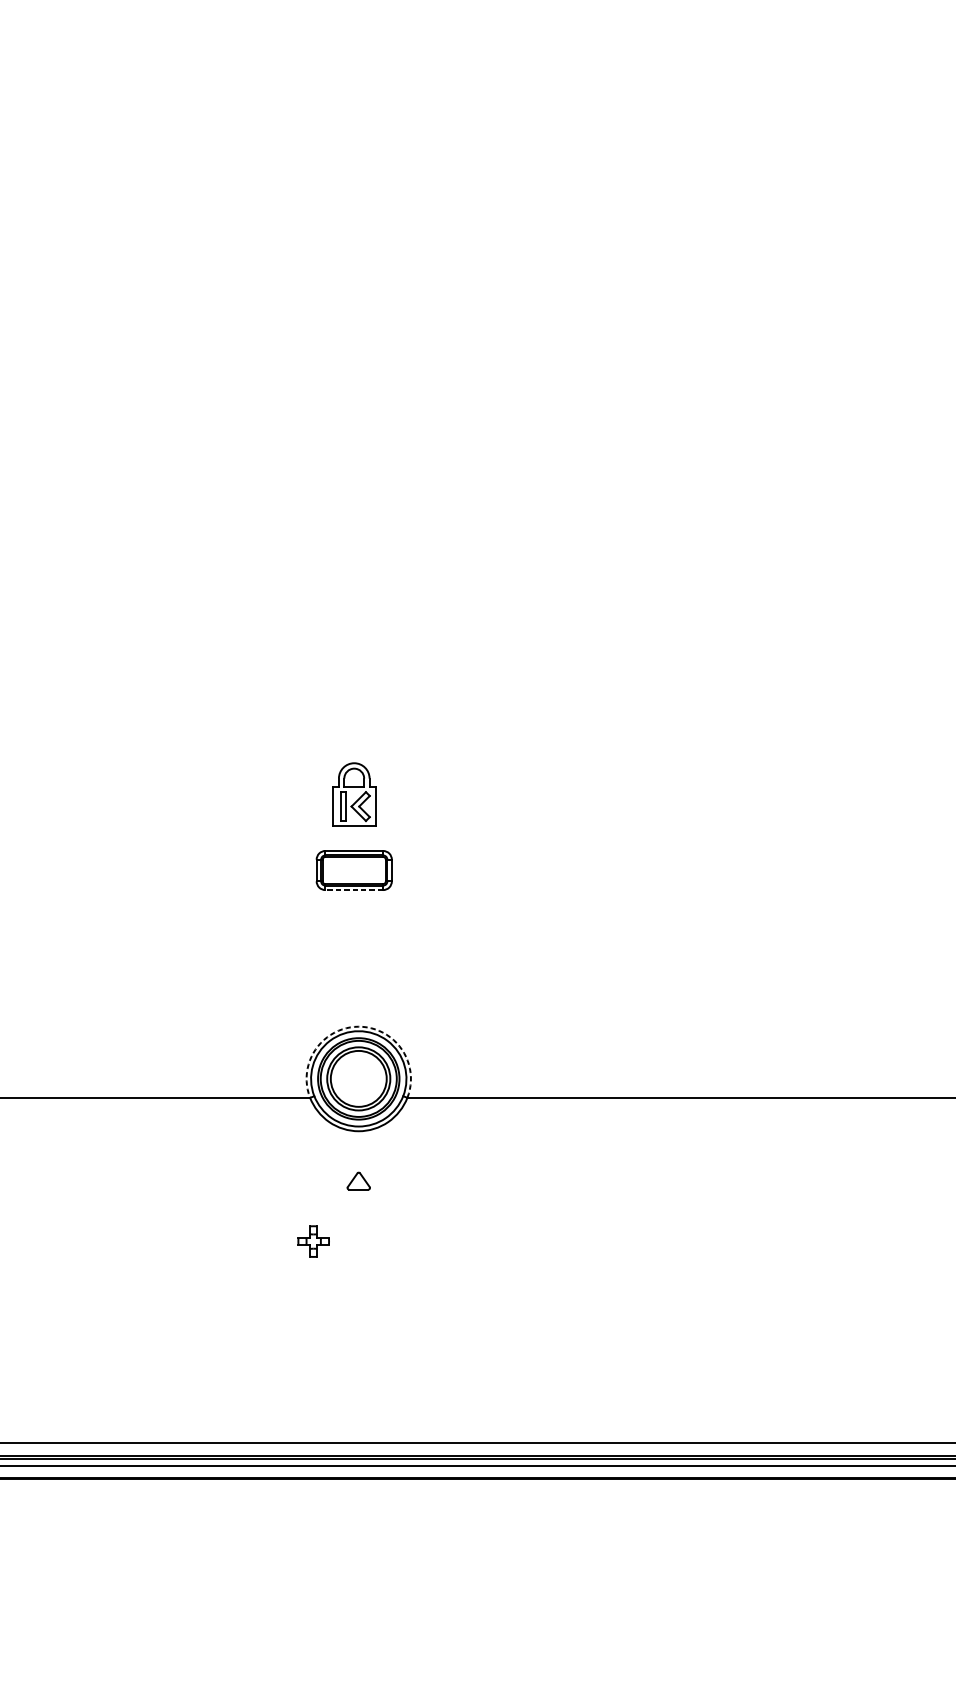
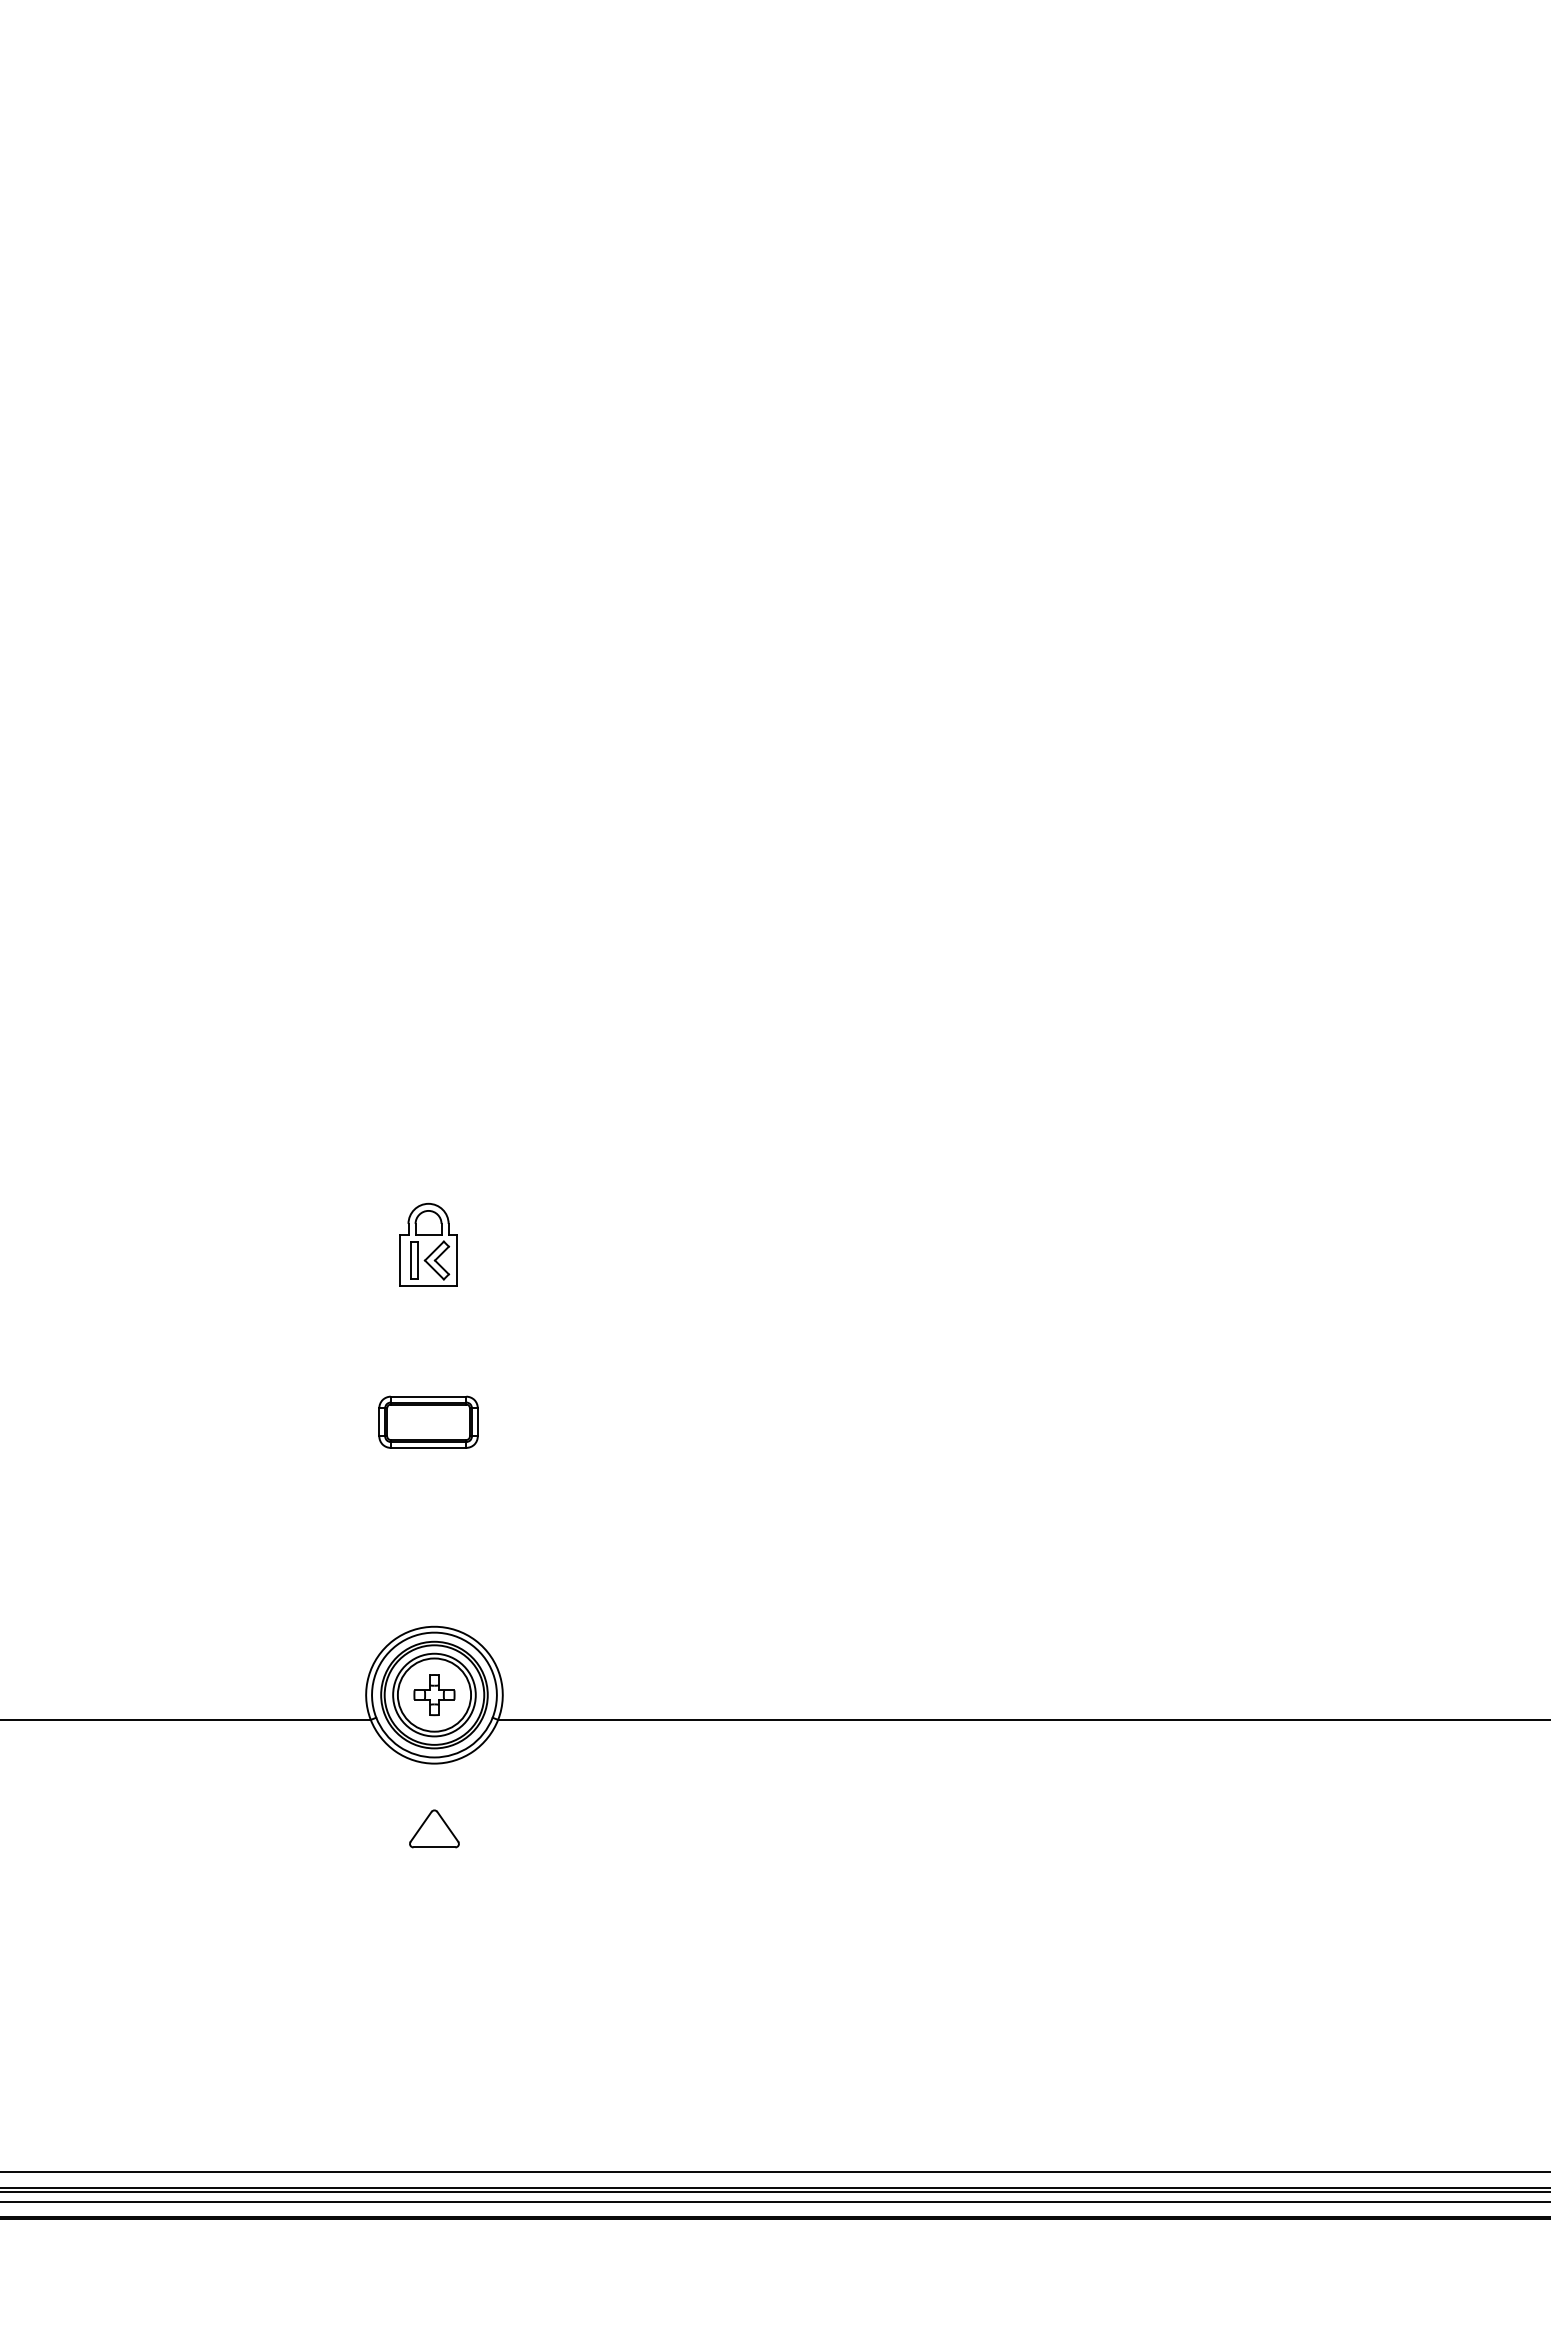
part: (354, 794) -> (428, 1244), moved
line: (354, 889) -> (428, 1447), dashed -> solid
arc: (358, 1026) -> (434, 1626), dashed -> solid
part: (358, 1180) -> (434, 1828), size x1.67
part: (313, 1241) -> (434, 1695), moved

